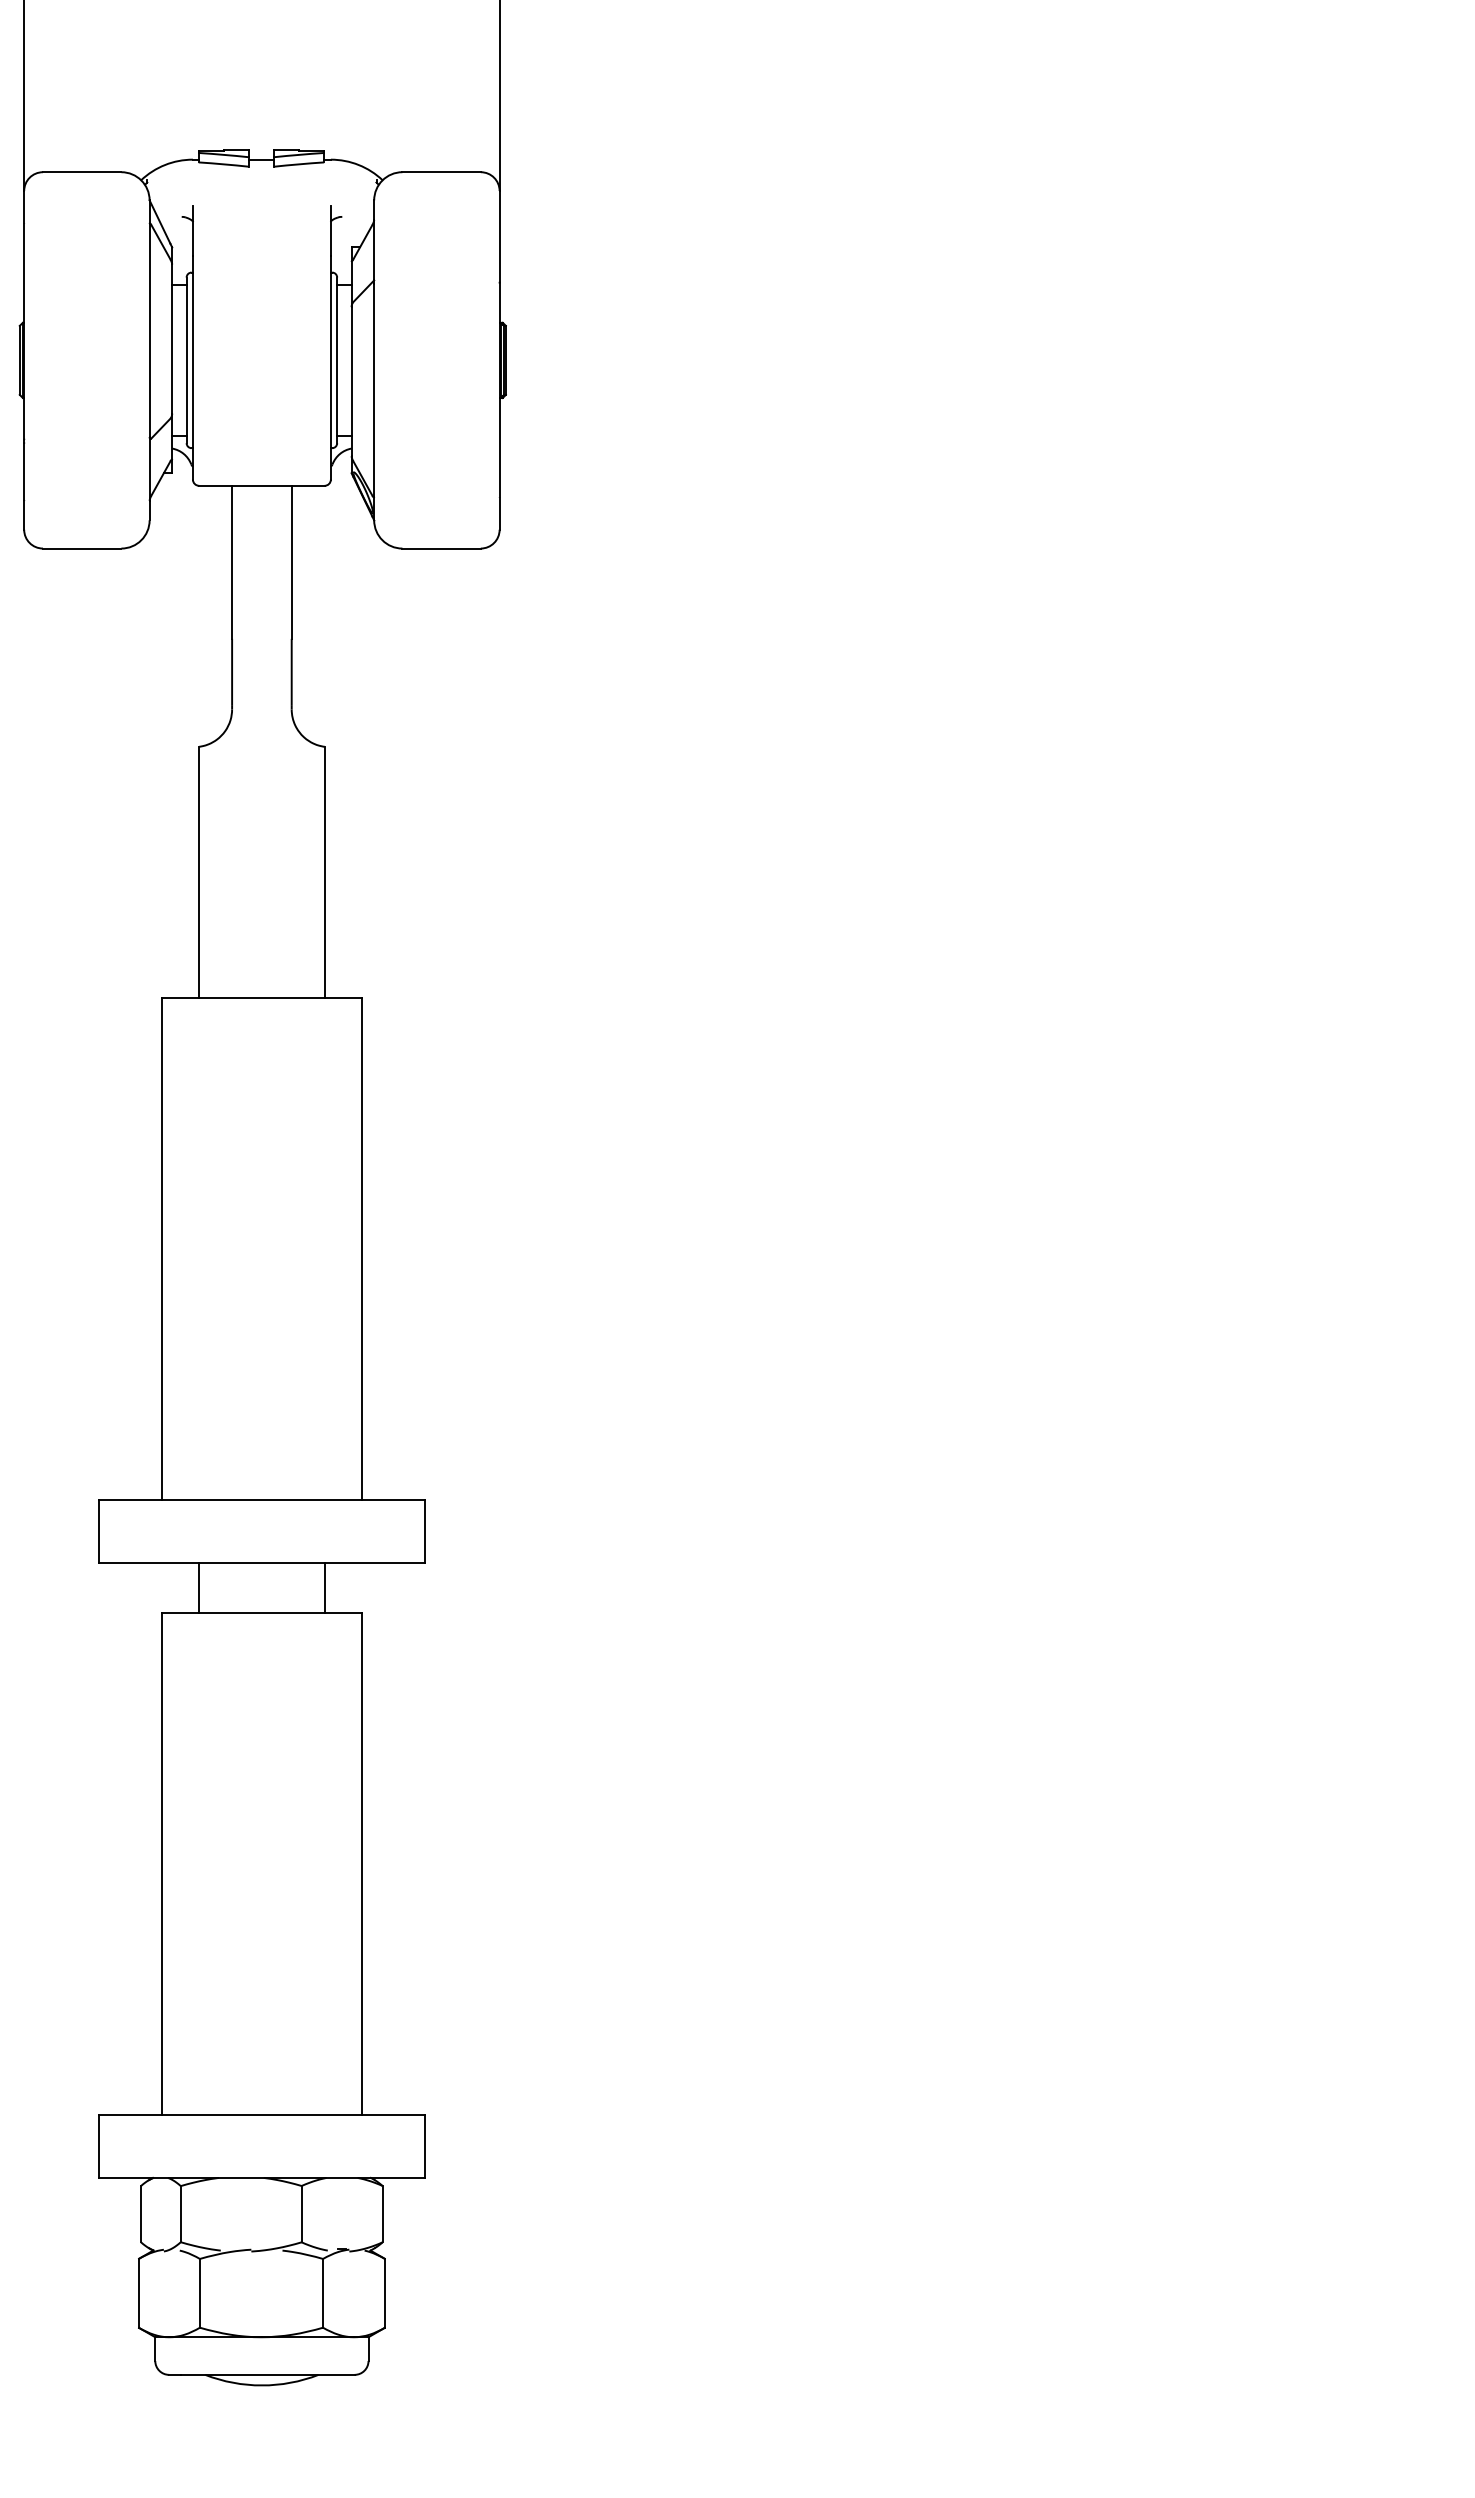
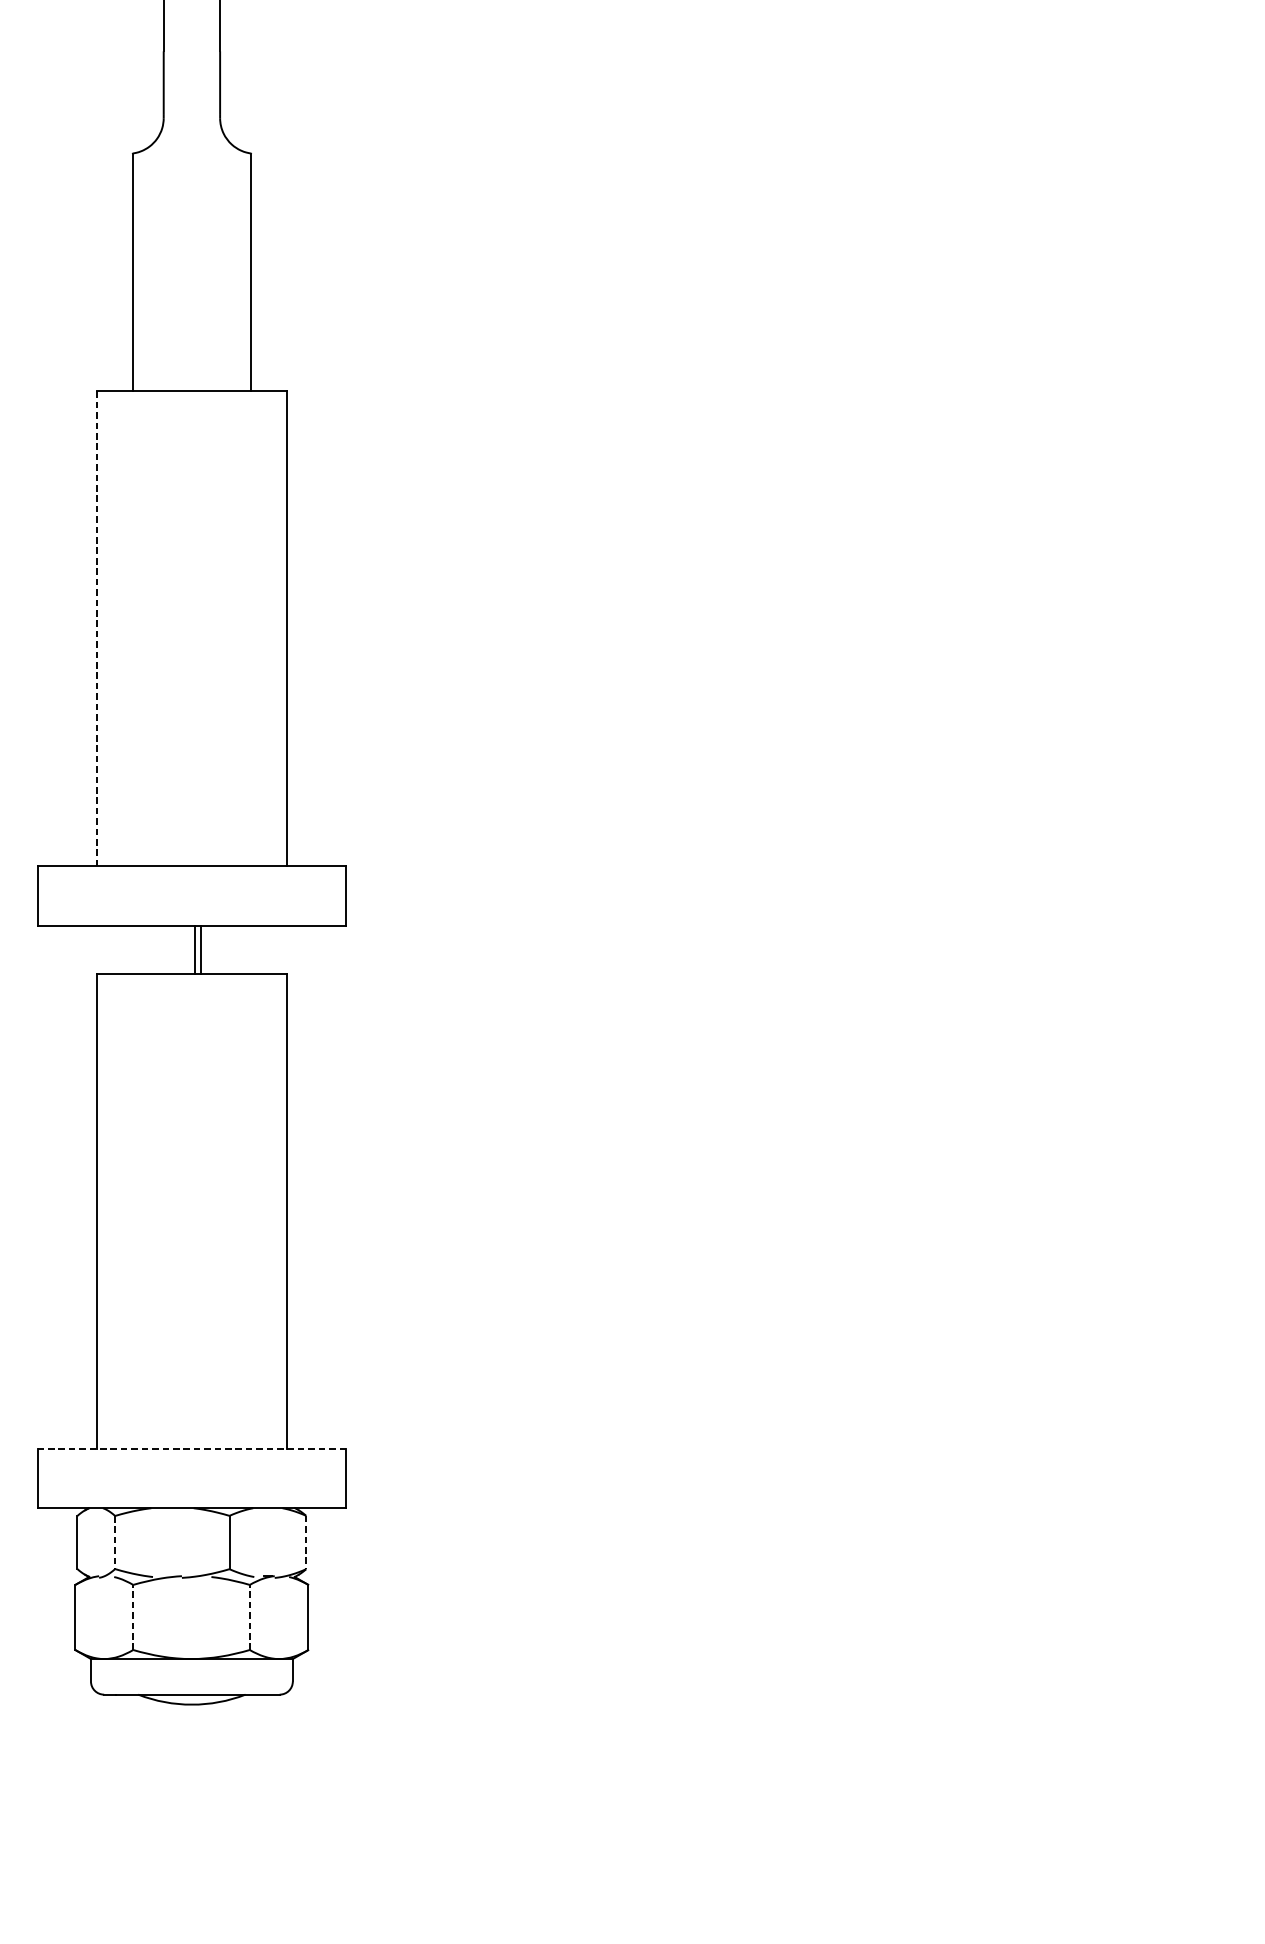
line: (161, 1248) -> (96, 628), solid -> dashed
line: (199, 1587) -> (201, 949), moved
line: (324, 1587) -> (194, 949), moved
line: (262, 2115) -> (192, 1449), solid -> dashed
line: (180, 2214) -> (114, 1542), solid -> dashed
line: (382, 2214) -> (306, 1542), solid -> dashed
line: (199, 2292) -> (132, 1616), solid -> dashed
line: (323, 2292) -> (250, 1616), solid -> dashed

